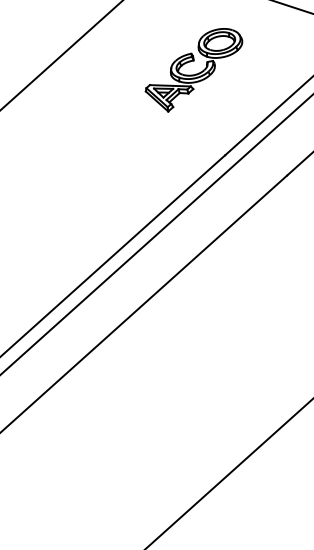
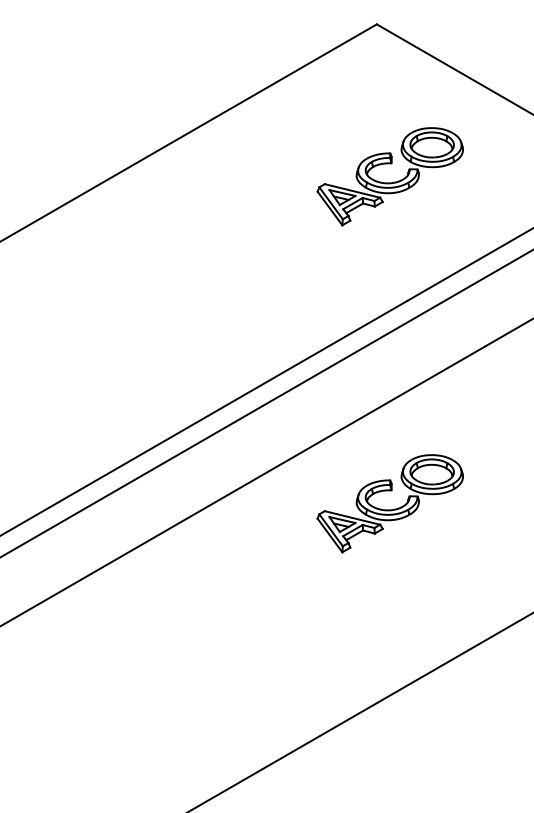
part: (242, 300) -> (389, 503), added

